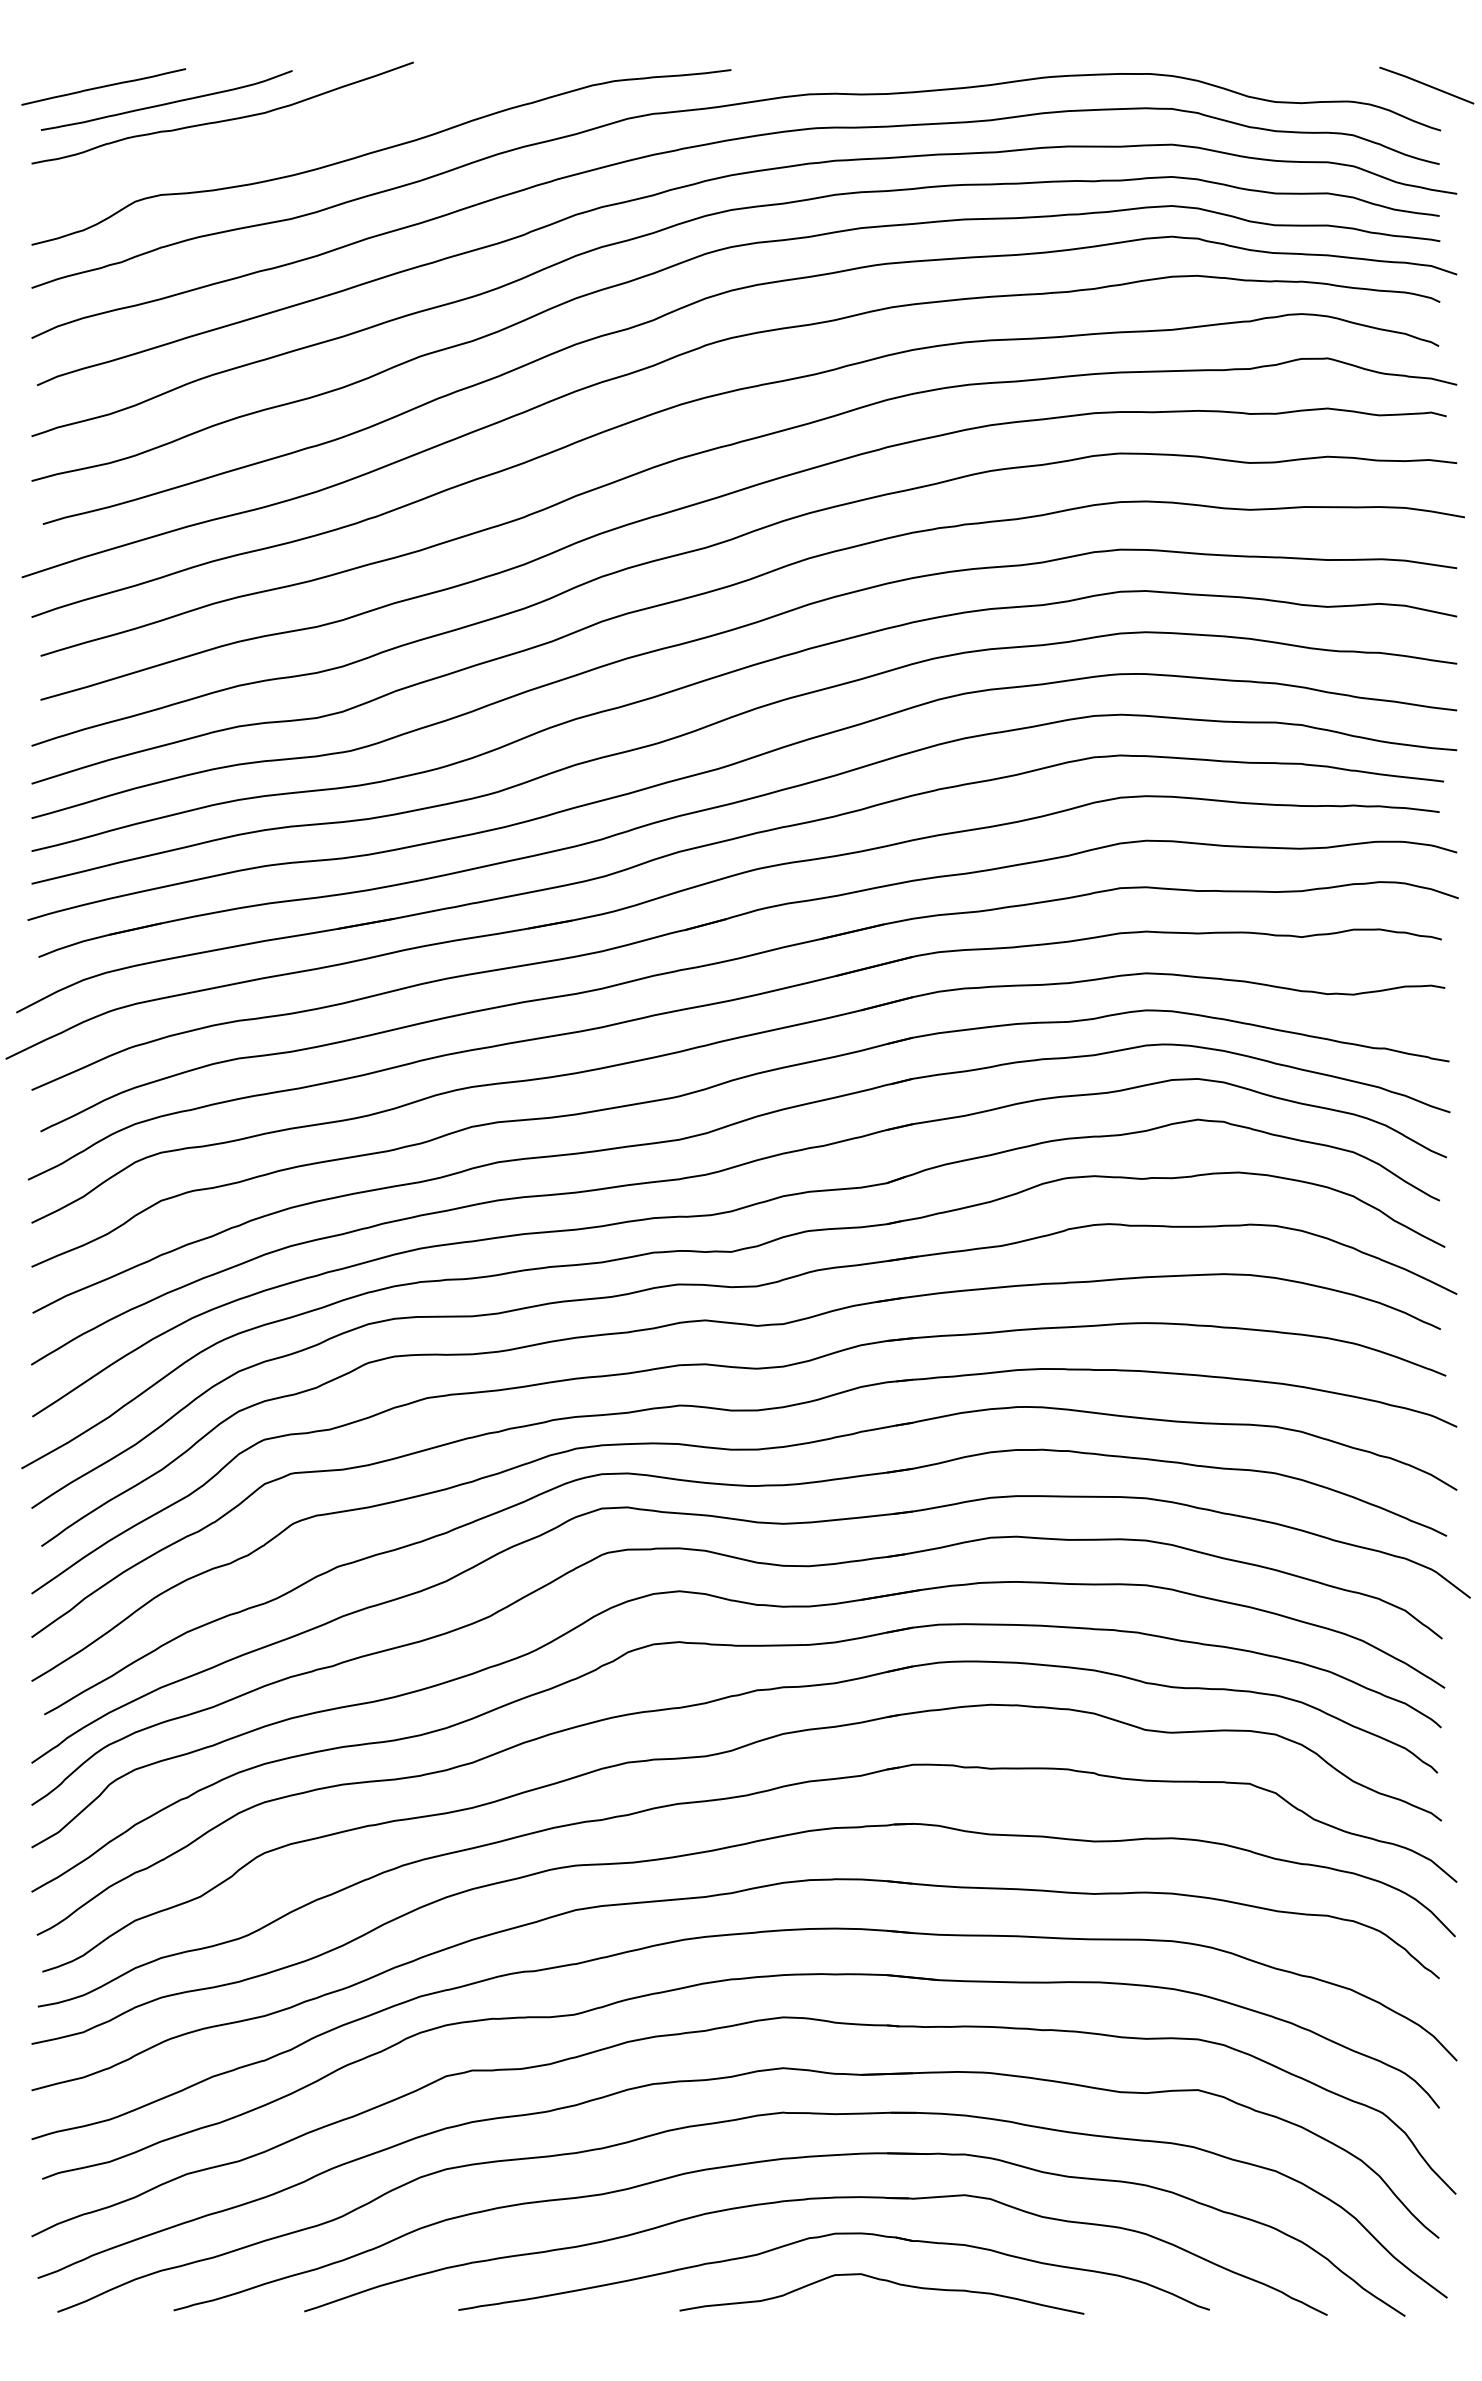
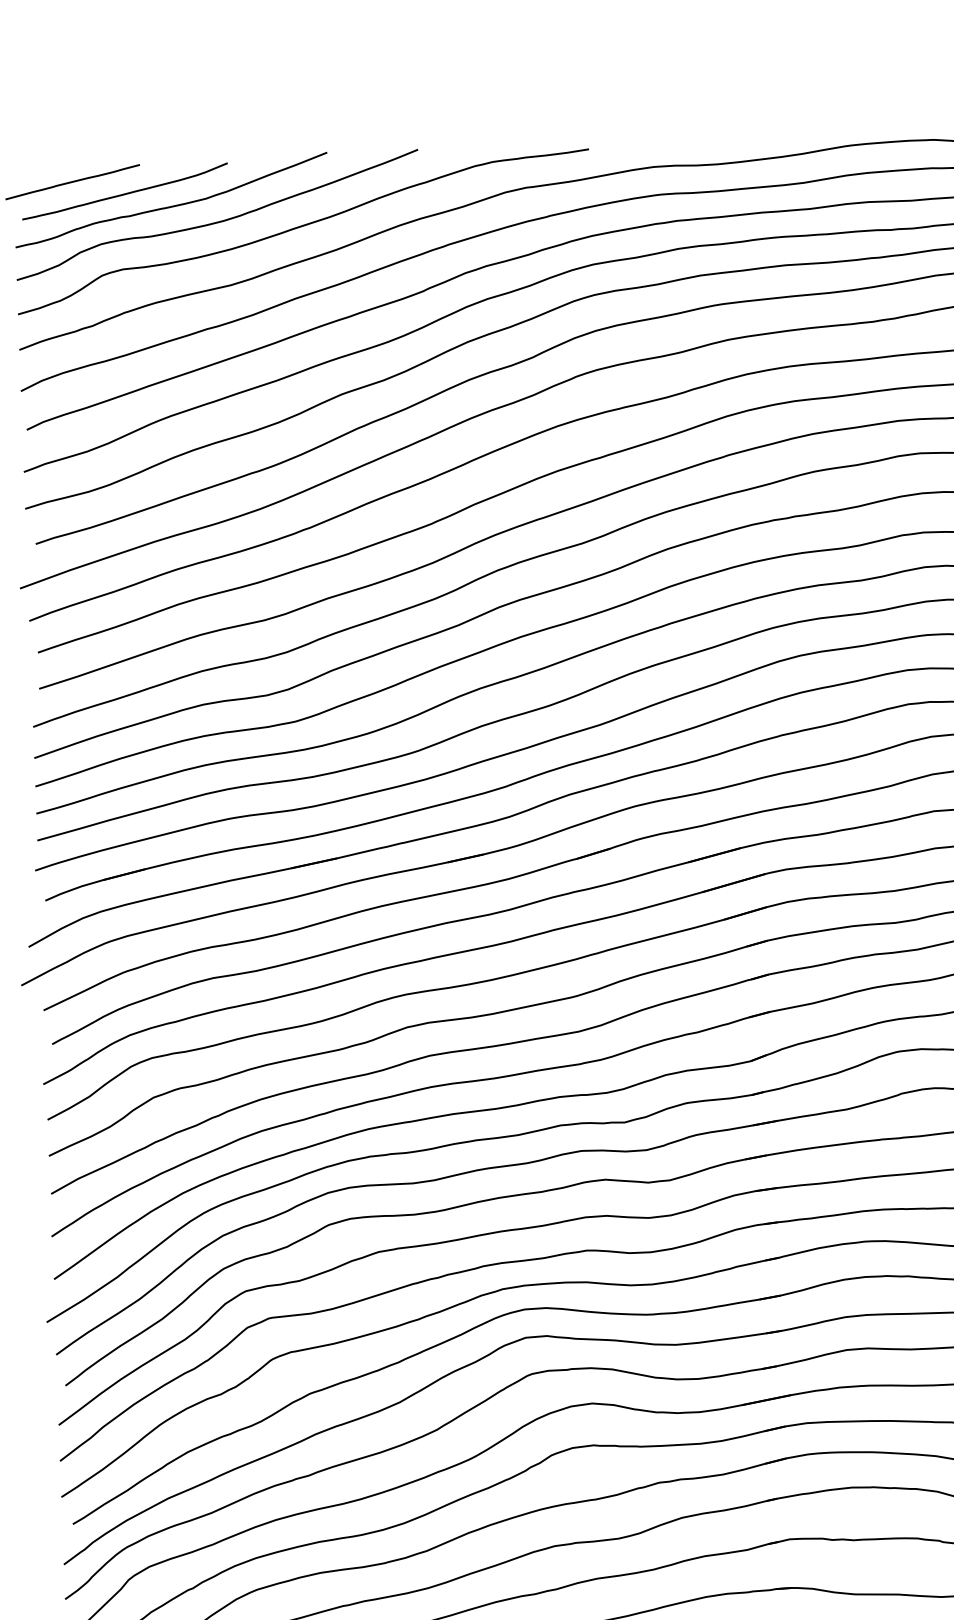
curve: (280, 140) -> (219, 220), added

